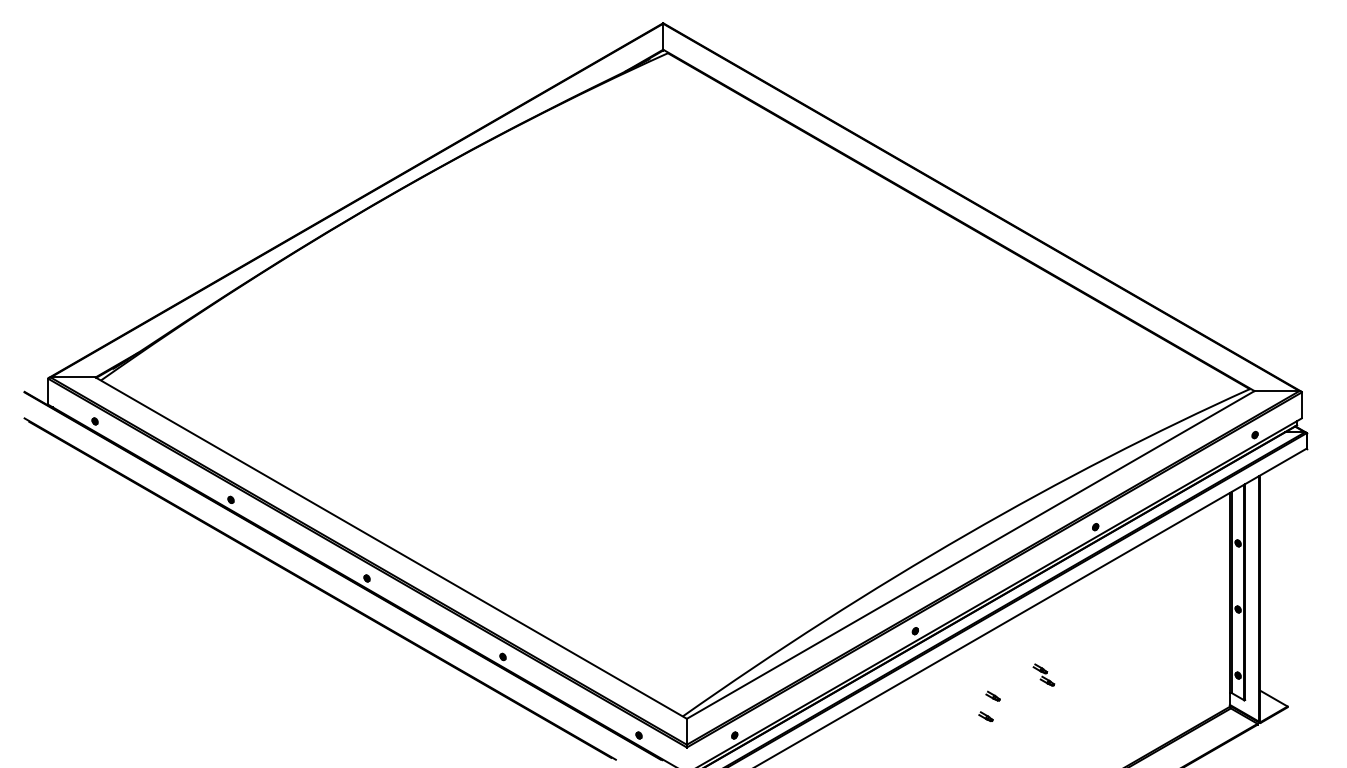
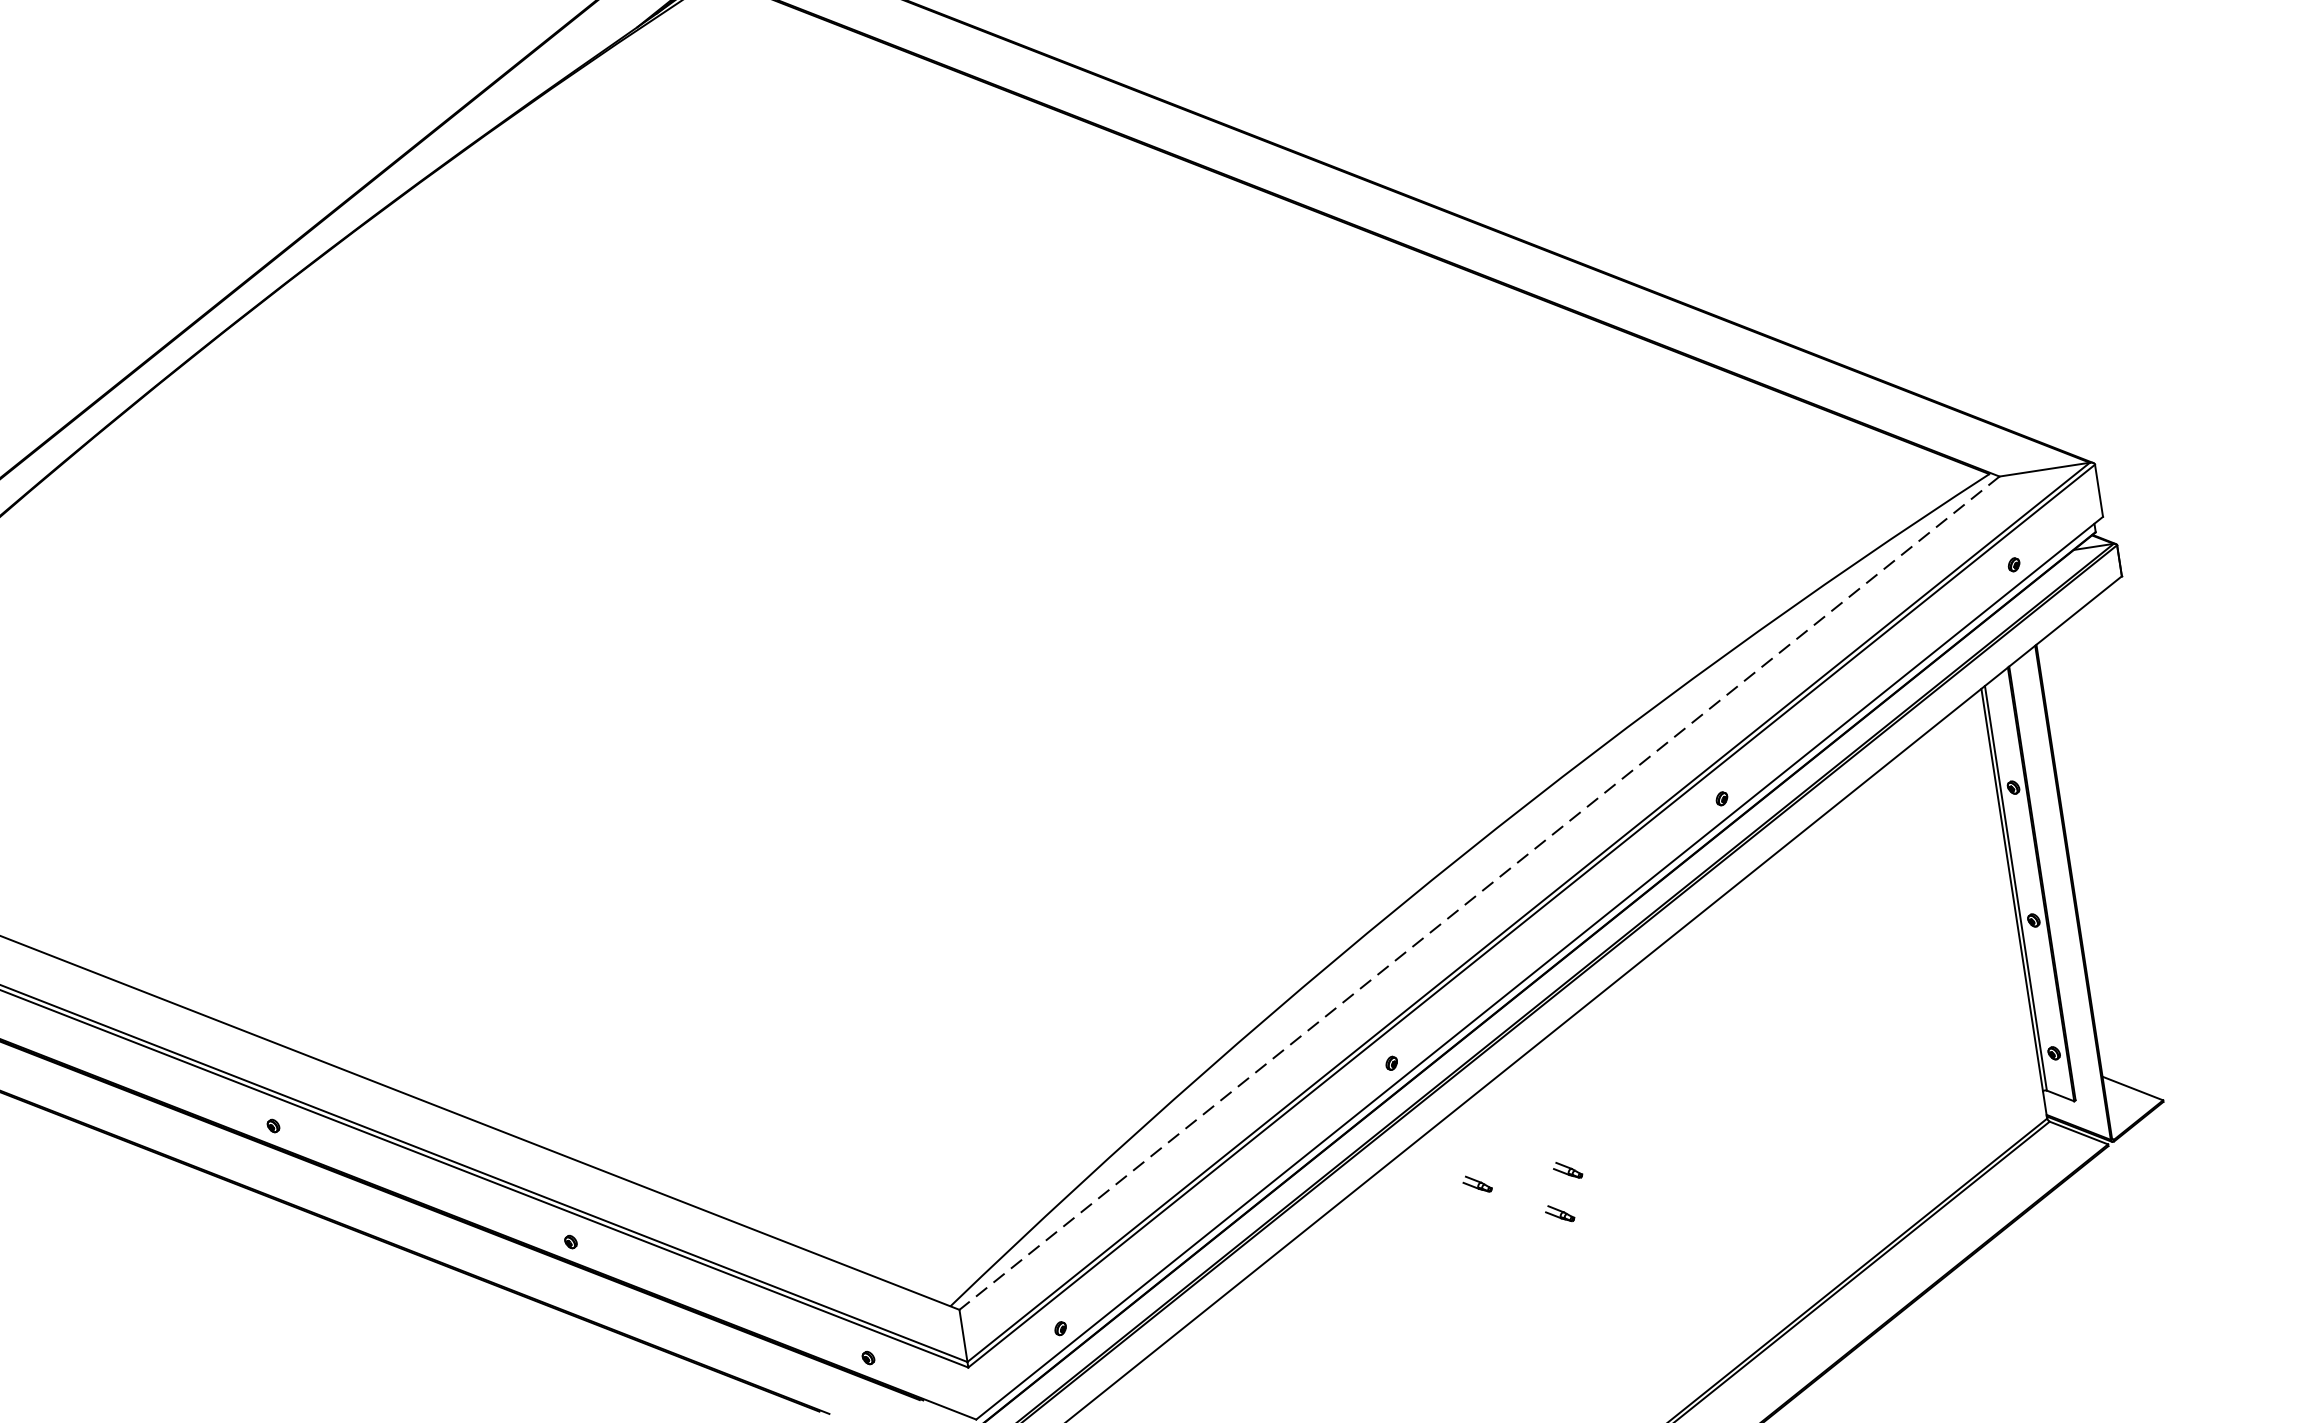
line: (970, 554) -> (1478, 892), solid -> dashed
part: (1043, 674) -> (1662, 1111), removed
part: (947, 695) -> (1476, 1182), added

